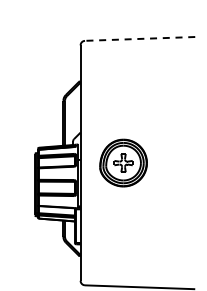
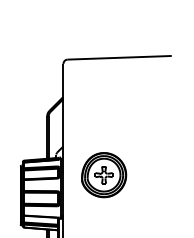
line: (139, 38) -> (119, 57), dashed -> solid

